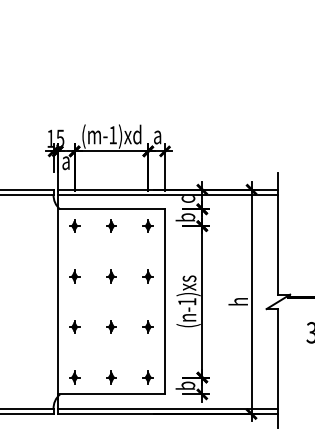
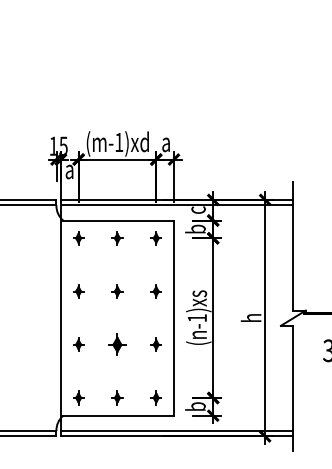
part: (111, 326) -> (117, 344), size x1.6

